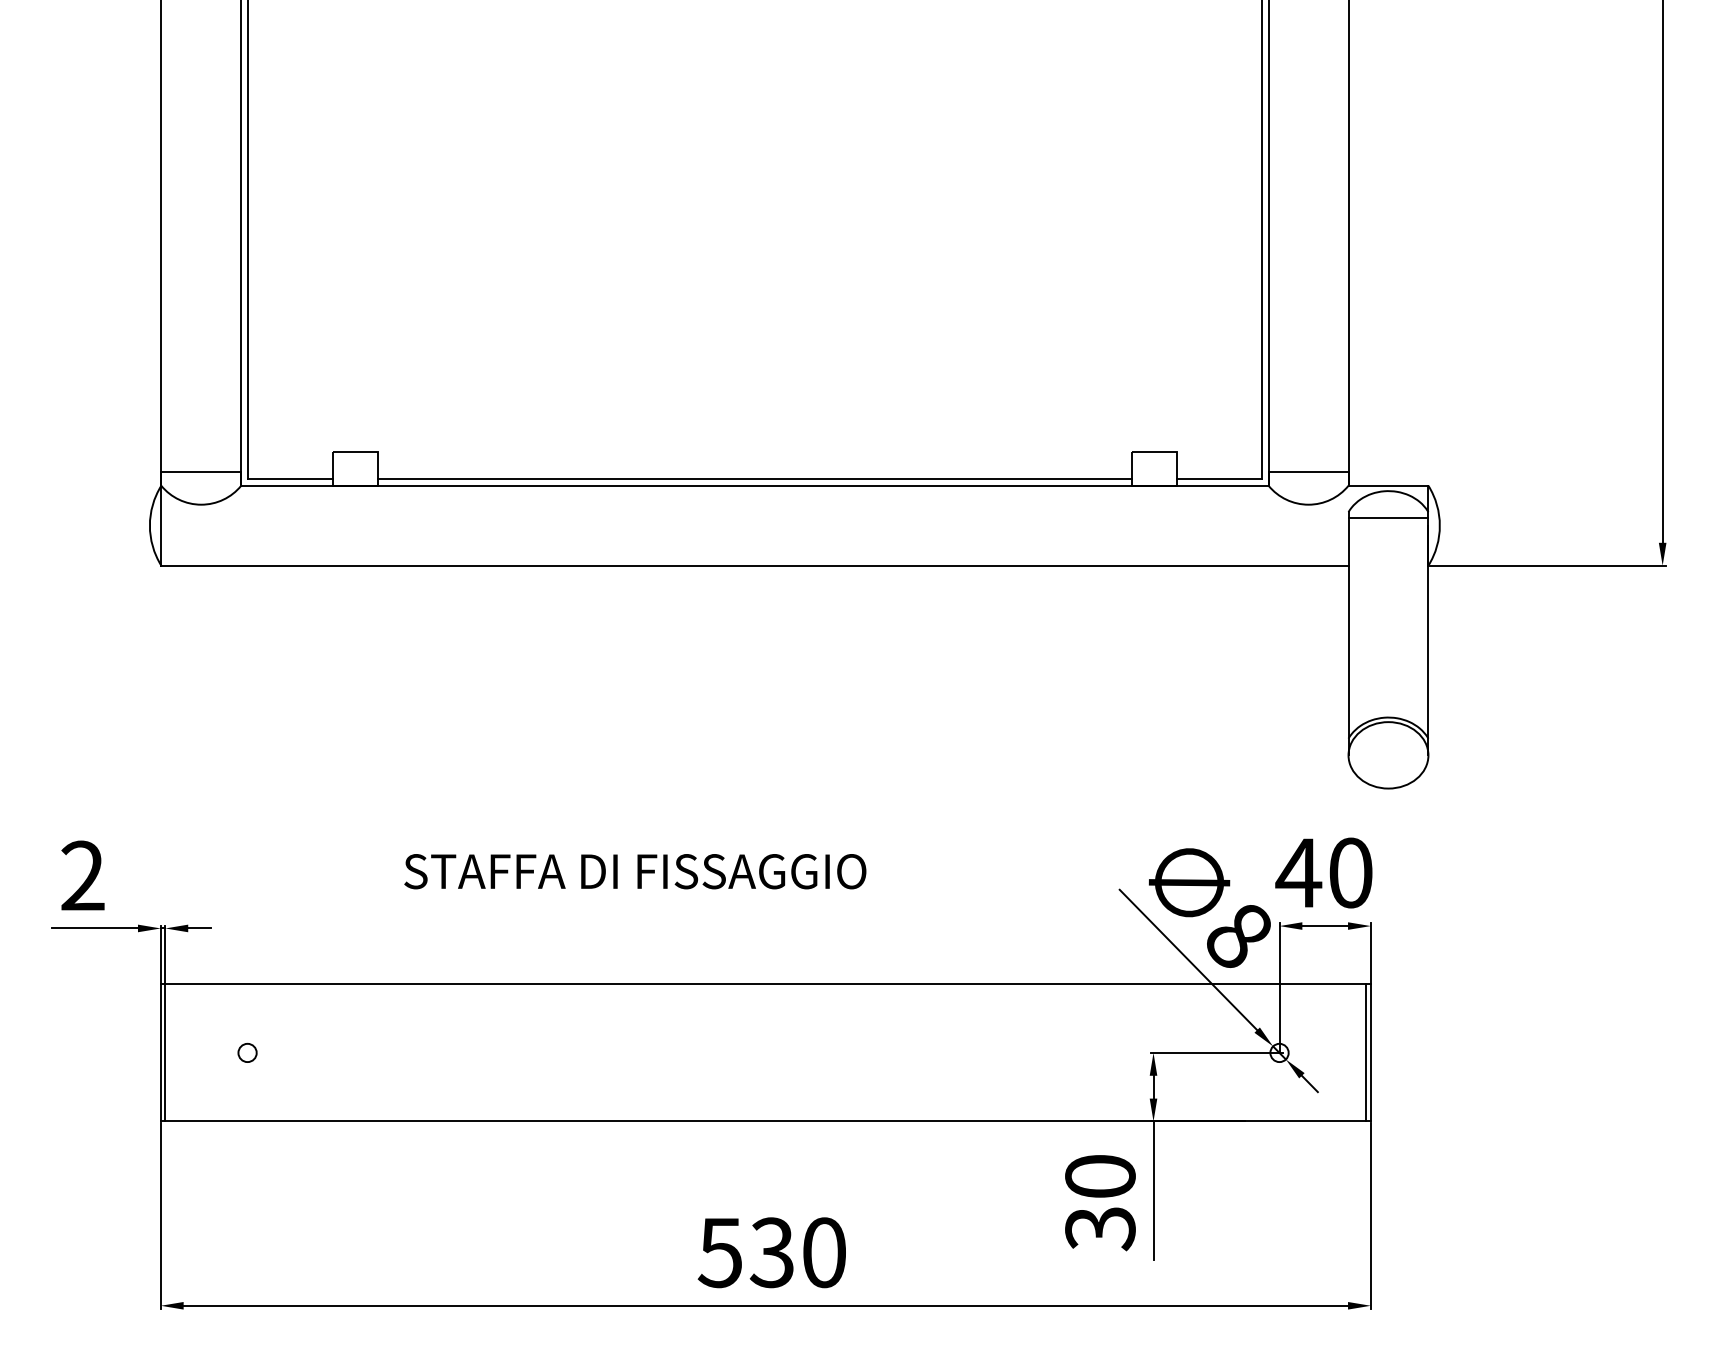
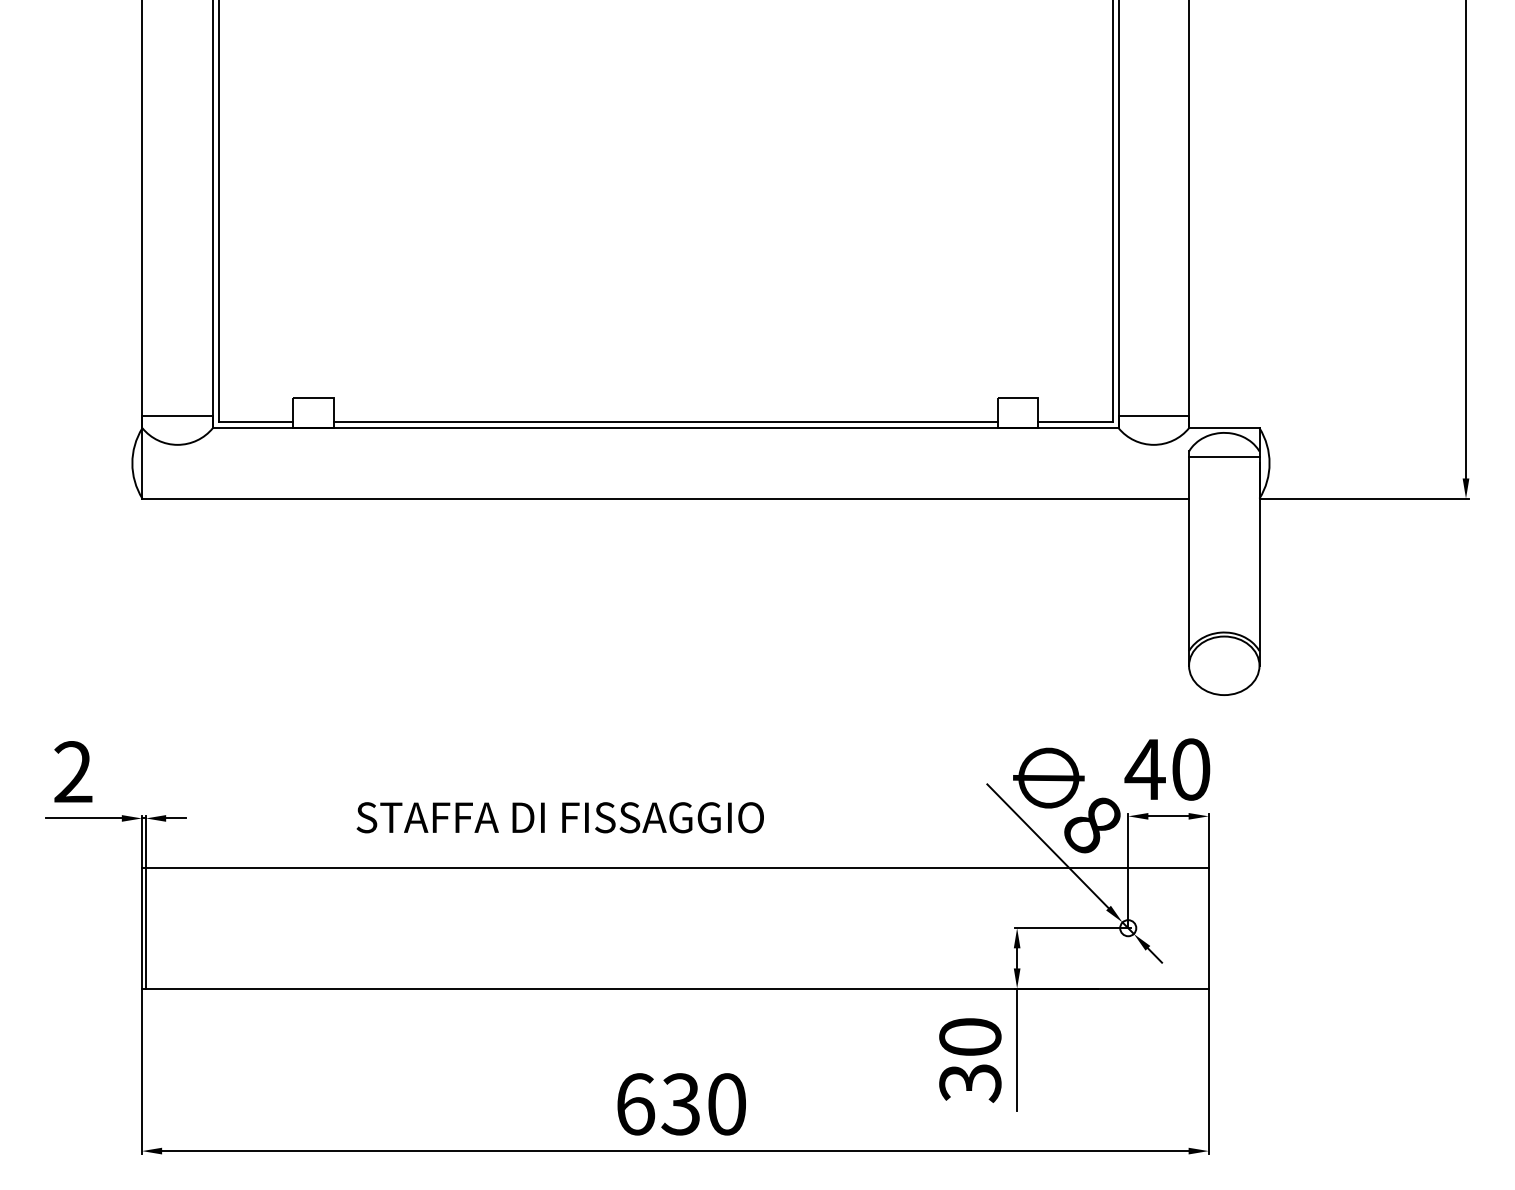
text: (635, 871) -> (560, 817), moved
circle: (247, 1052) -> (218, 927), removed
line: (1366, 1052) -> (1204, 927), removed
text: (719, 1252) -> (634, 1104), 530 -> 630

